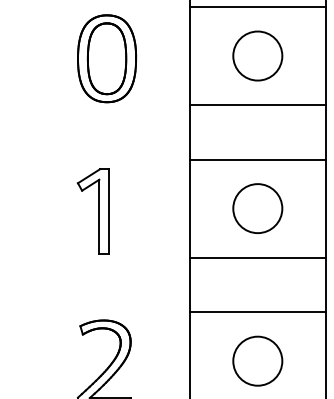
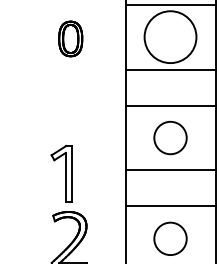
circle: (257, 55) -> (170, 36), size x1.6
part: (106, 58) -> (70, 38), size x0.6
part: (92, 210) -> (61, 173), moved

